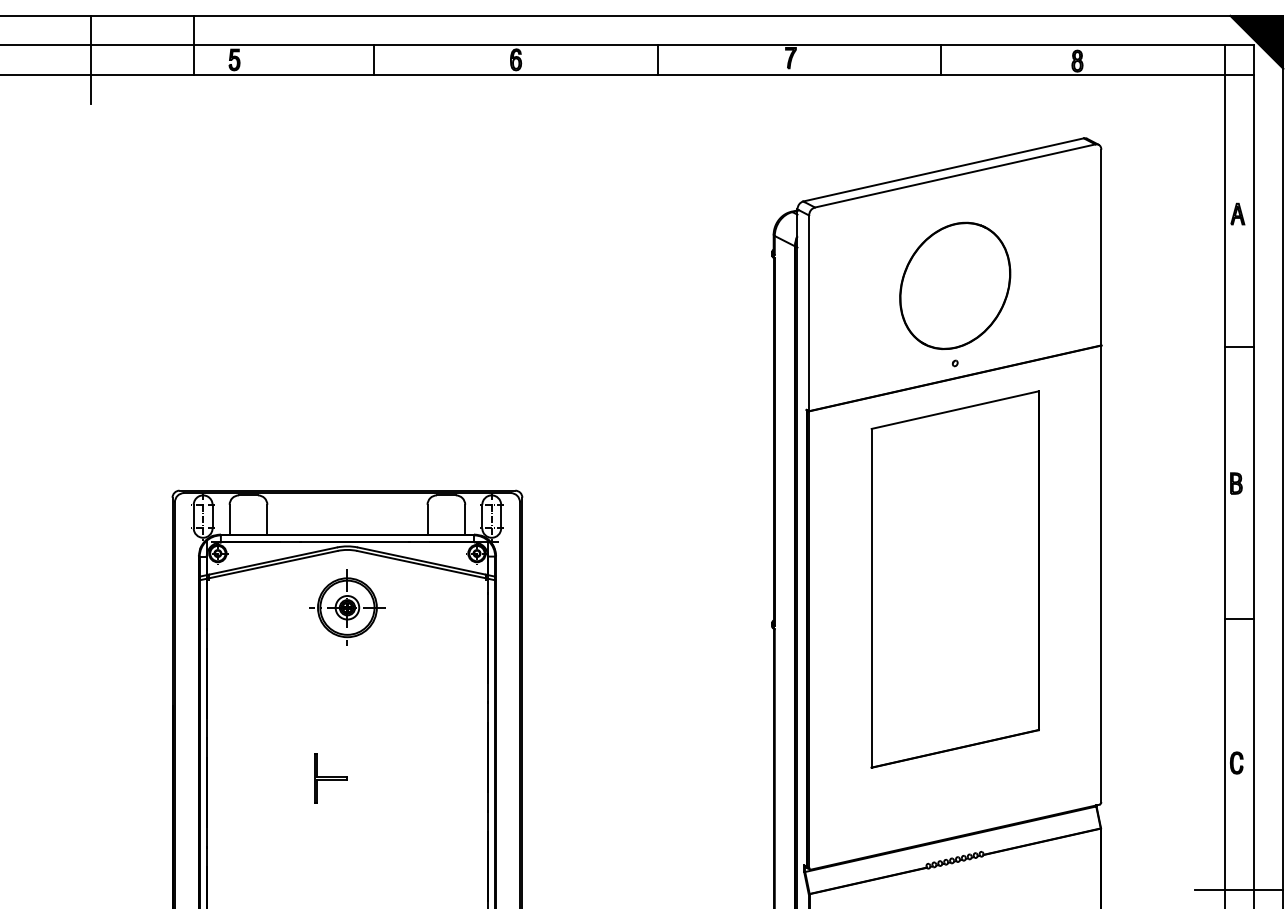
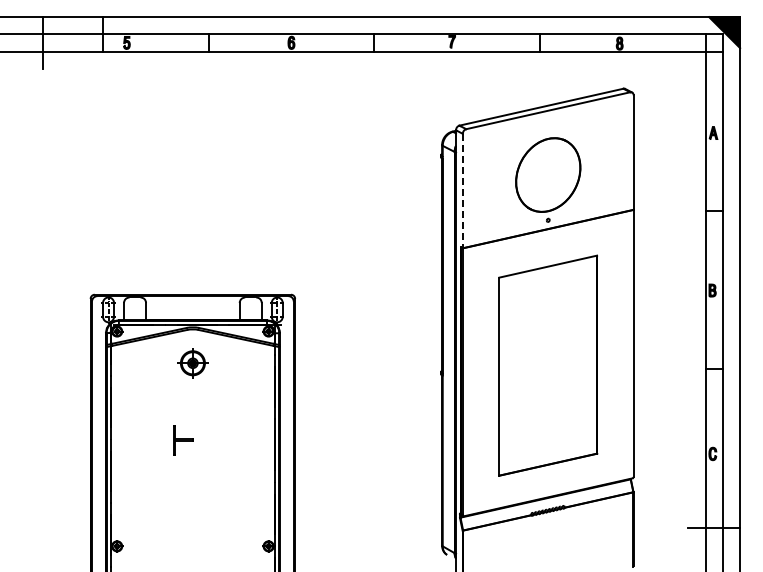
line: (808, 314) -> (462, 191), solid -> dashed
part: (955, 579) -> (548, 365), moved
part: (346, 608) -> (192, 363), size x0.7
part: (331, 779) -> (183, 440), moved

